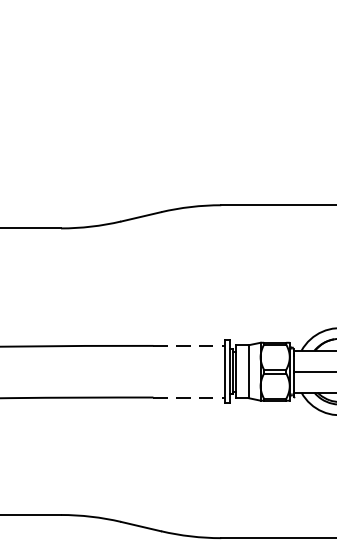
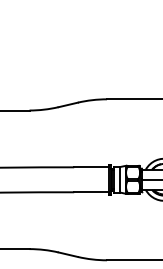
line: (189, 346) -> (91, 167), dashed -> solid
line: (189, 397) -> (91, 192), dashed -> solid

